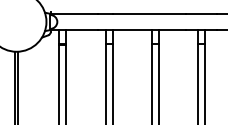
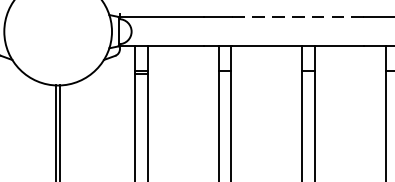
line: (149, 14) -> (297, 18), solid -> dashed

